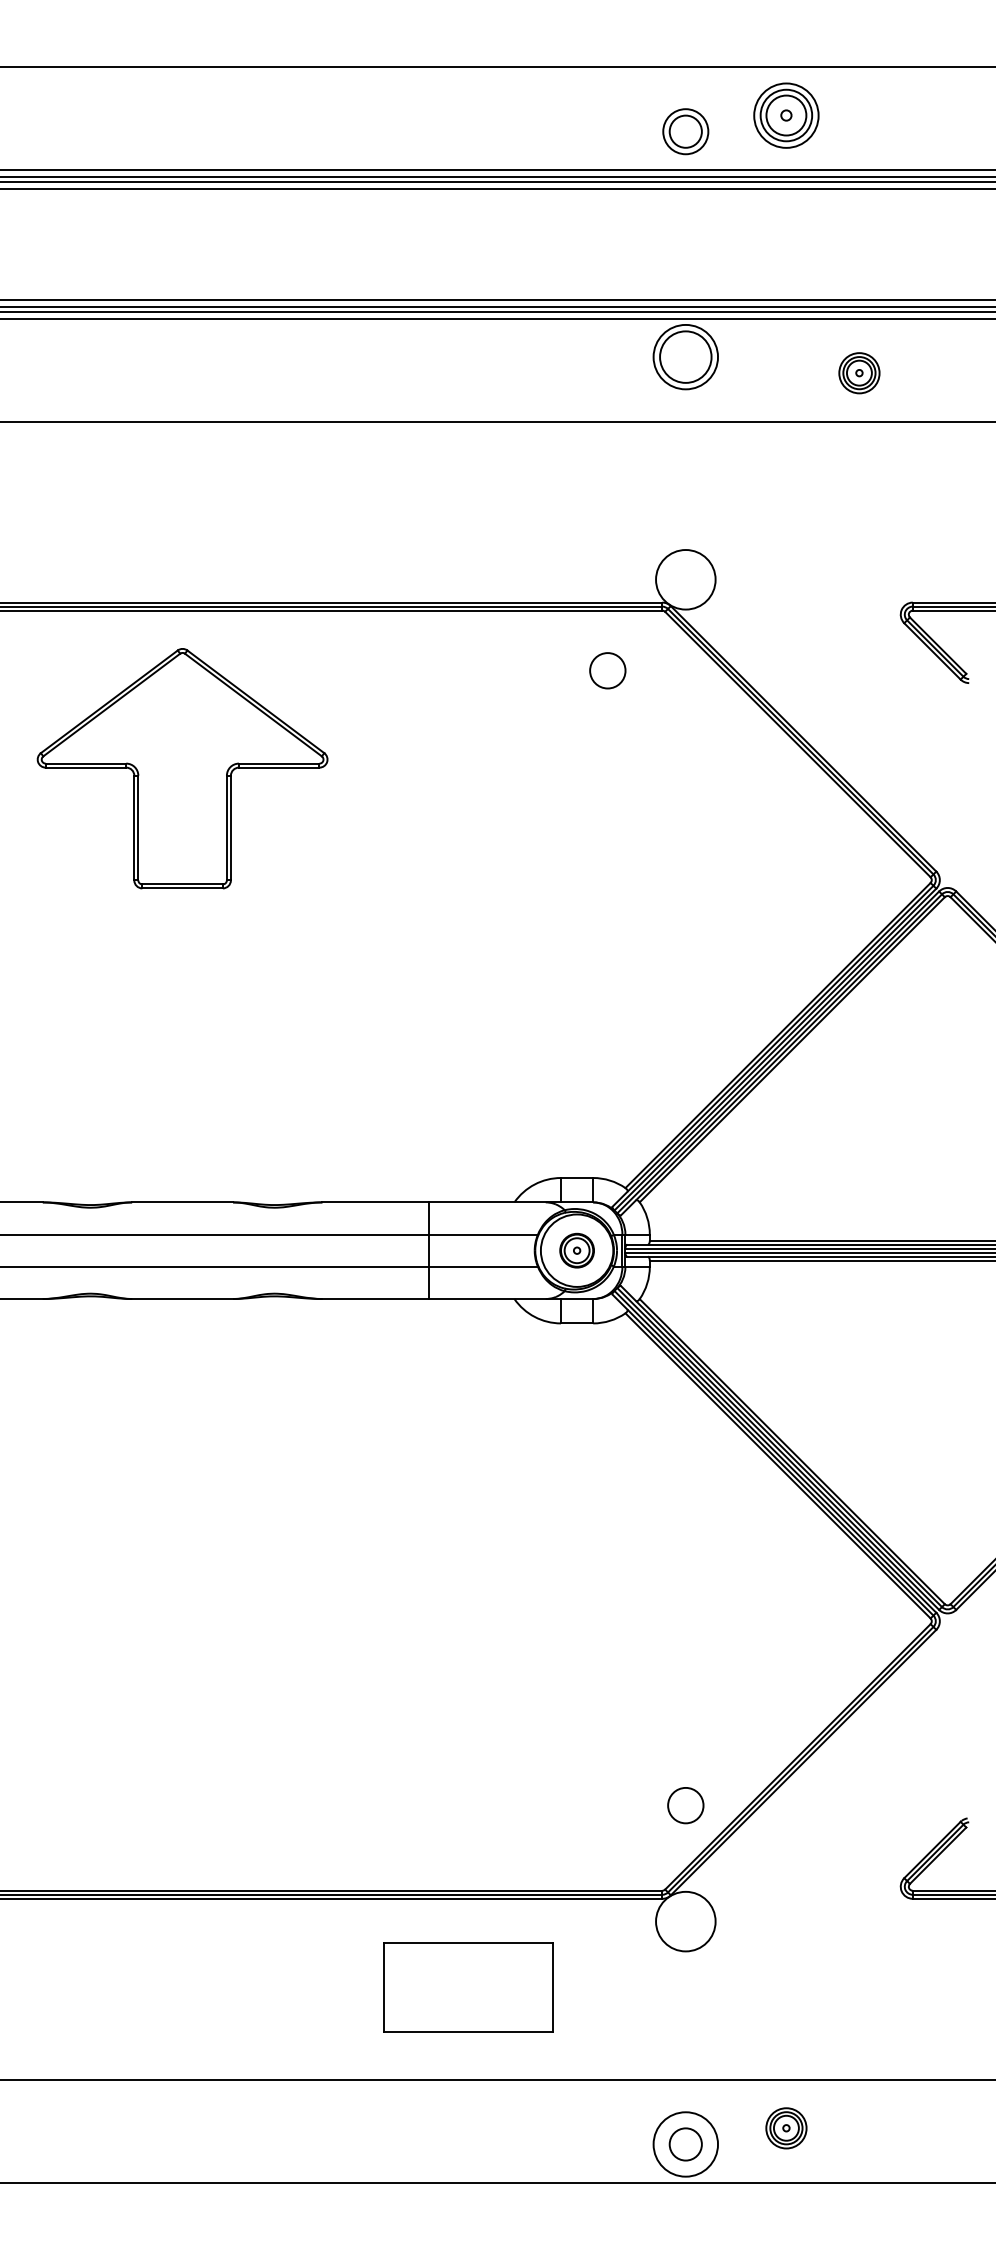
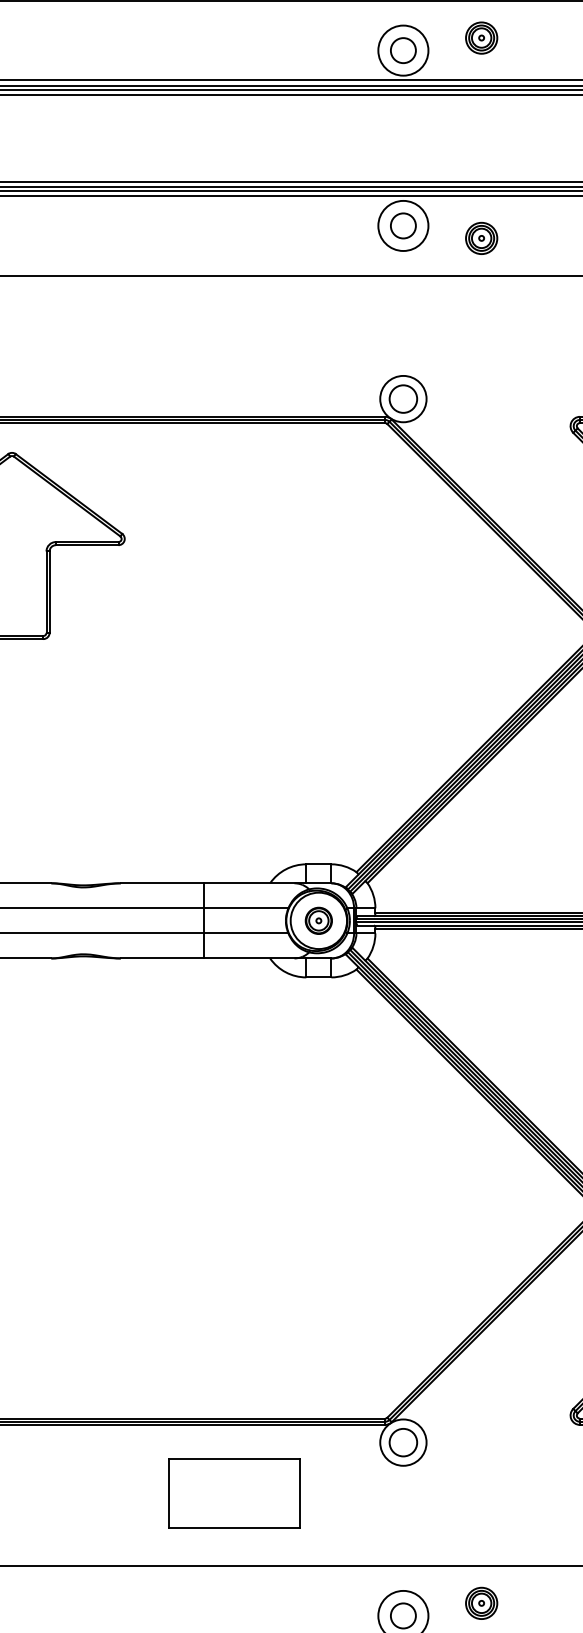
part: (786, 115) -> (481, 38), size x0.62
circle: (685, 131) -> (403, 50), size x1.43
circle: (685, 357) -> (403, 226), size x0.62
part: (859, 373) -> (481, 238), moved
circle: (607, 670) -> (403, 398), moved
circle: (685, 1805) -> (403, 1442), moved

